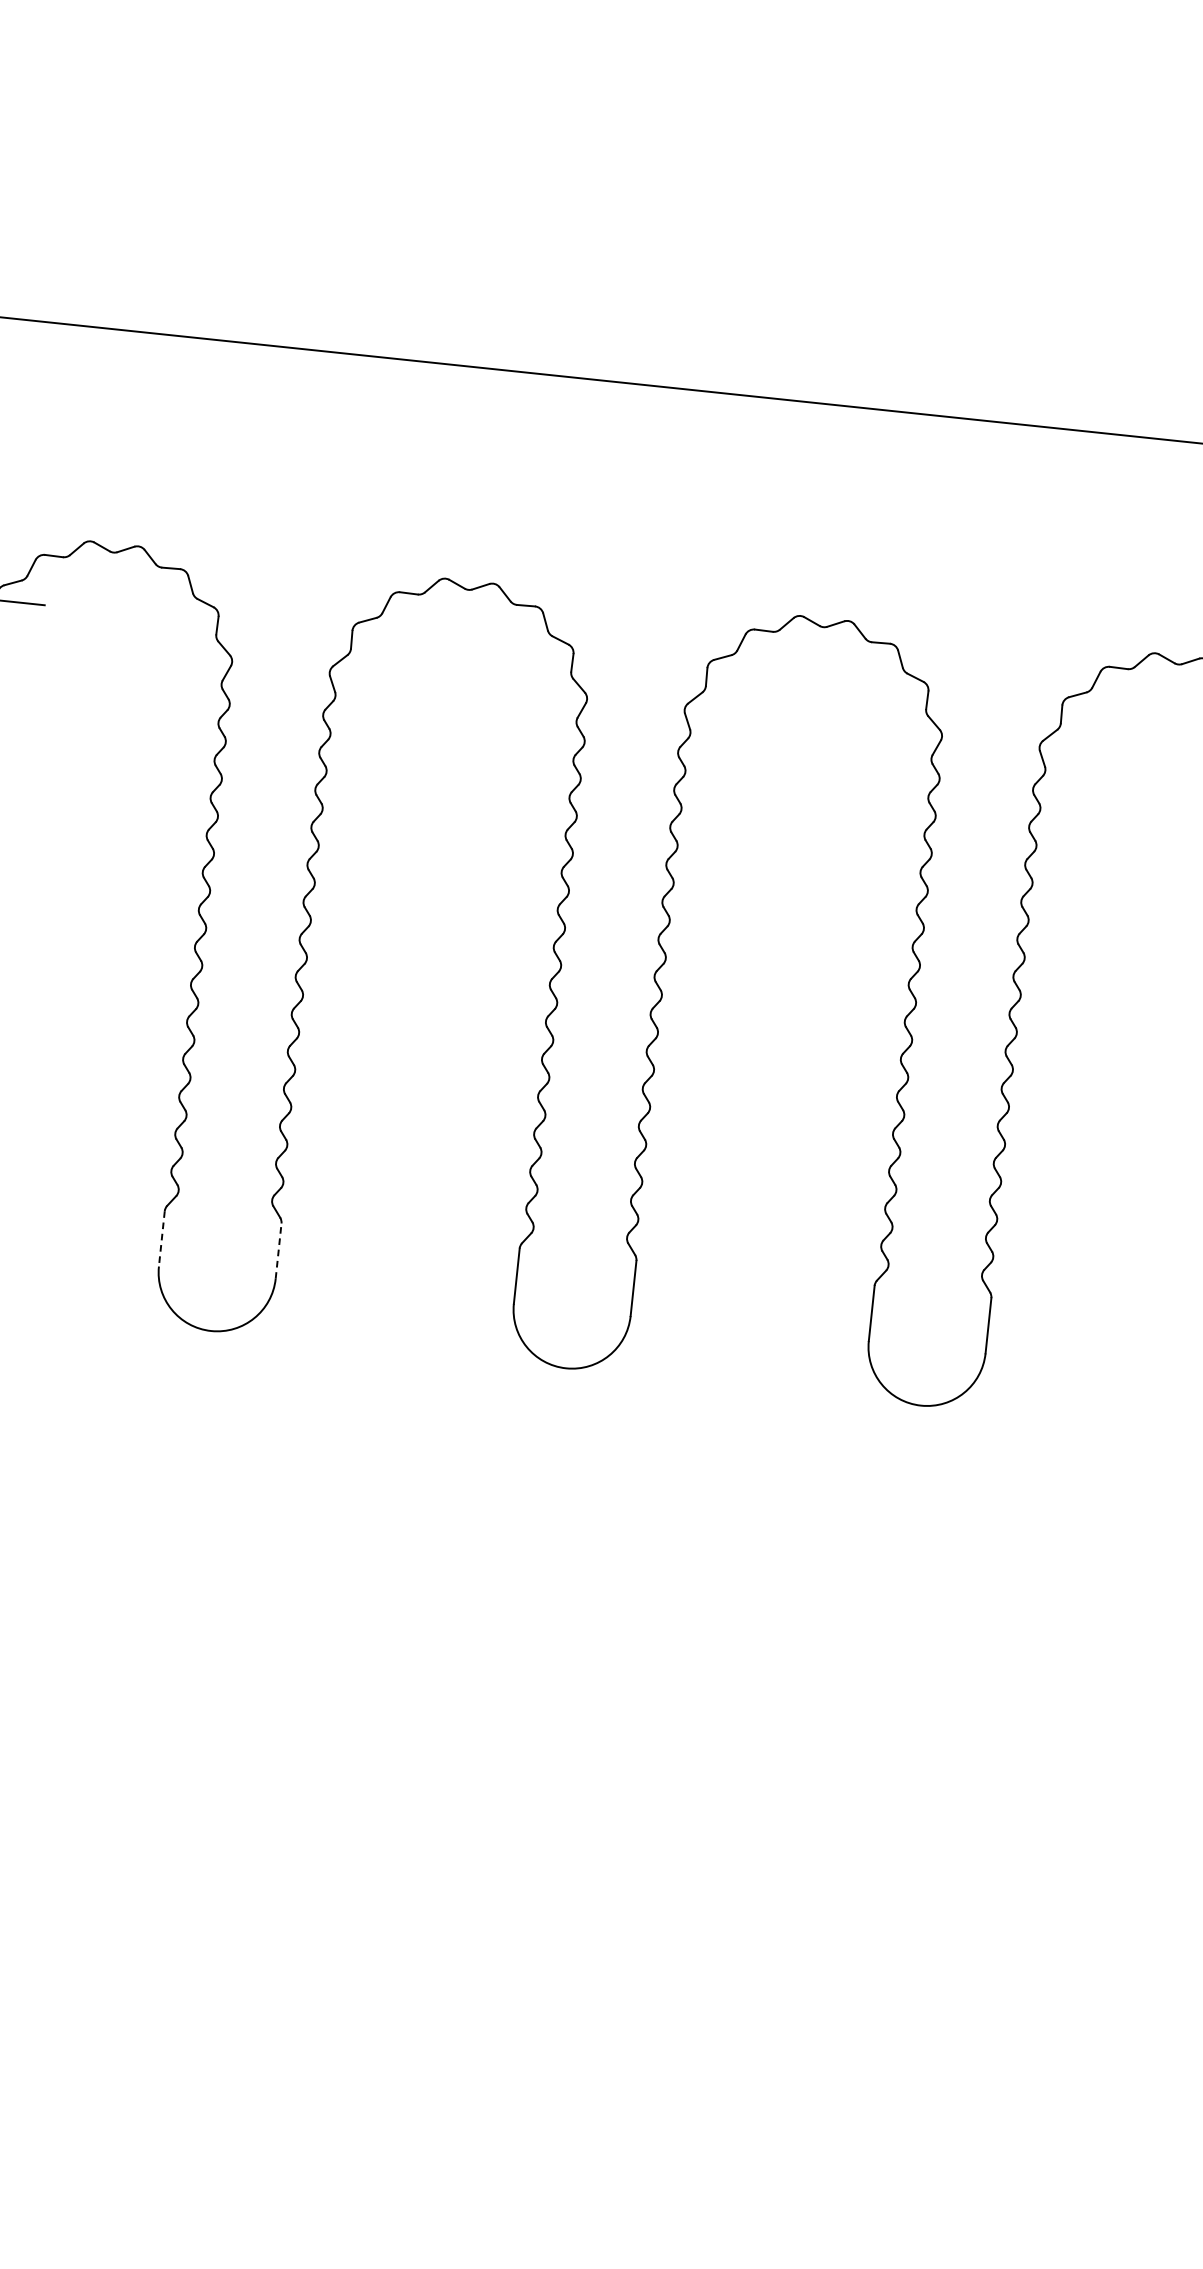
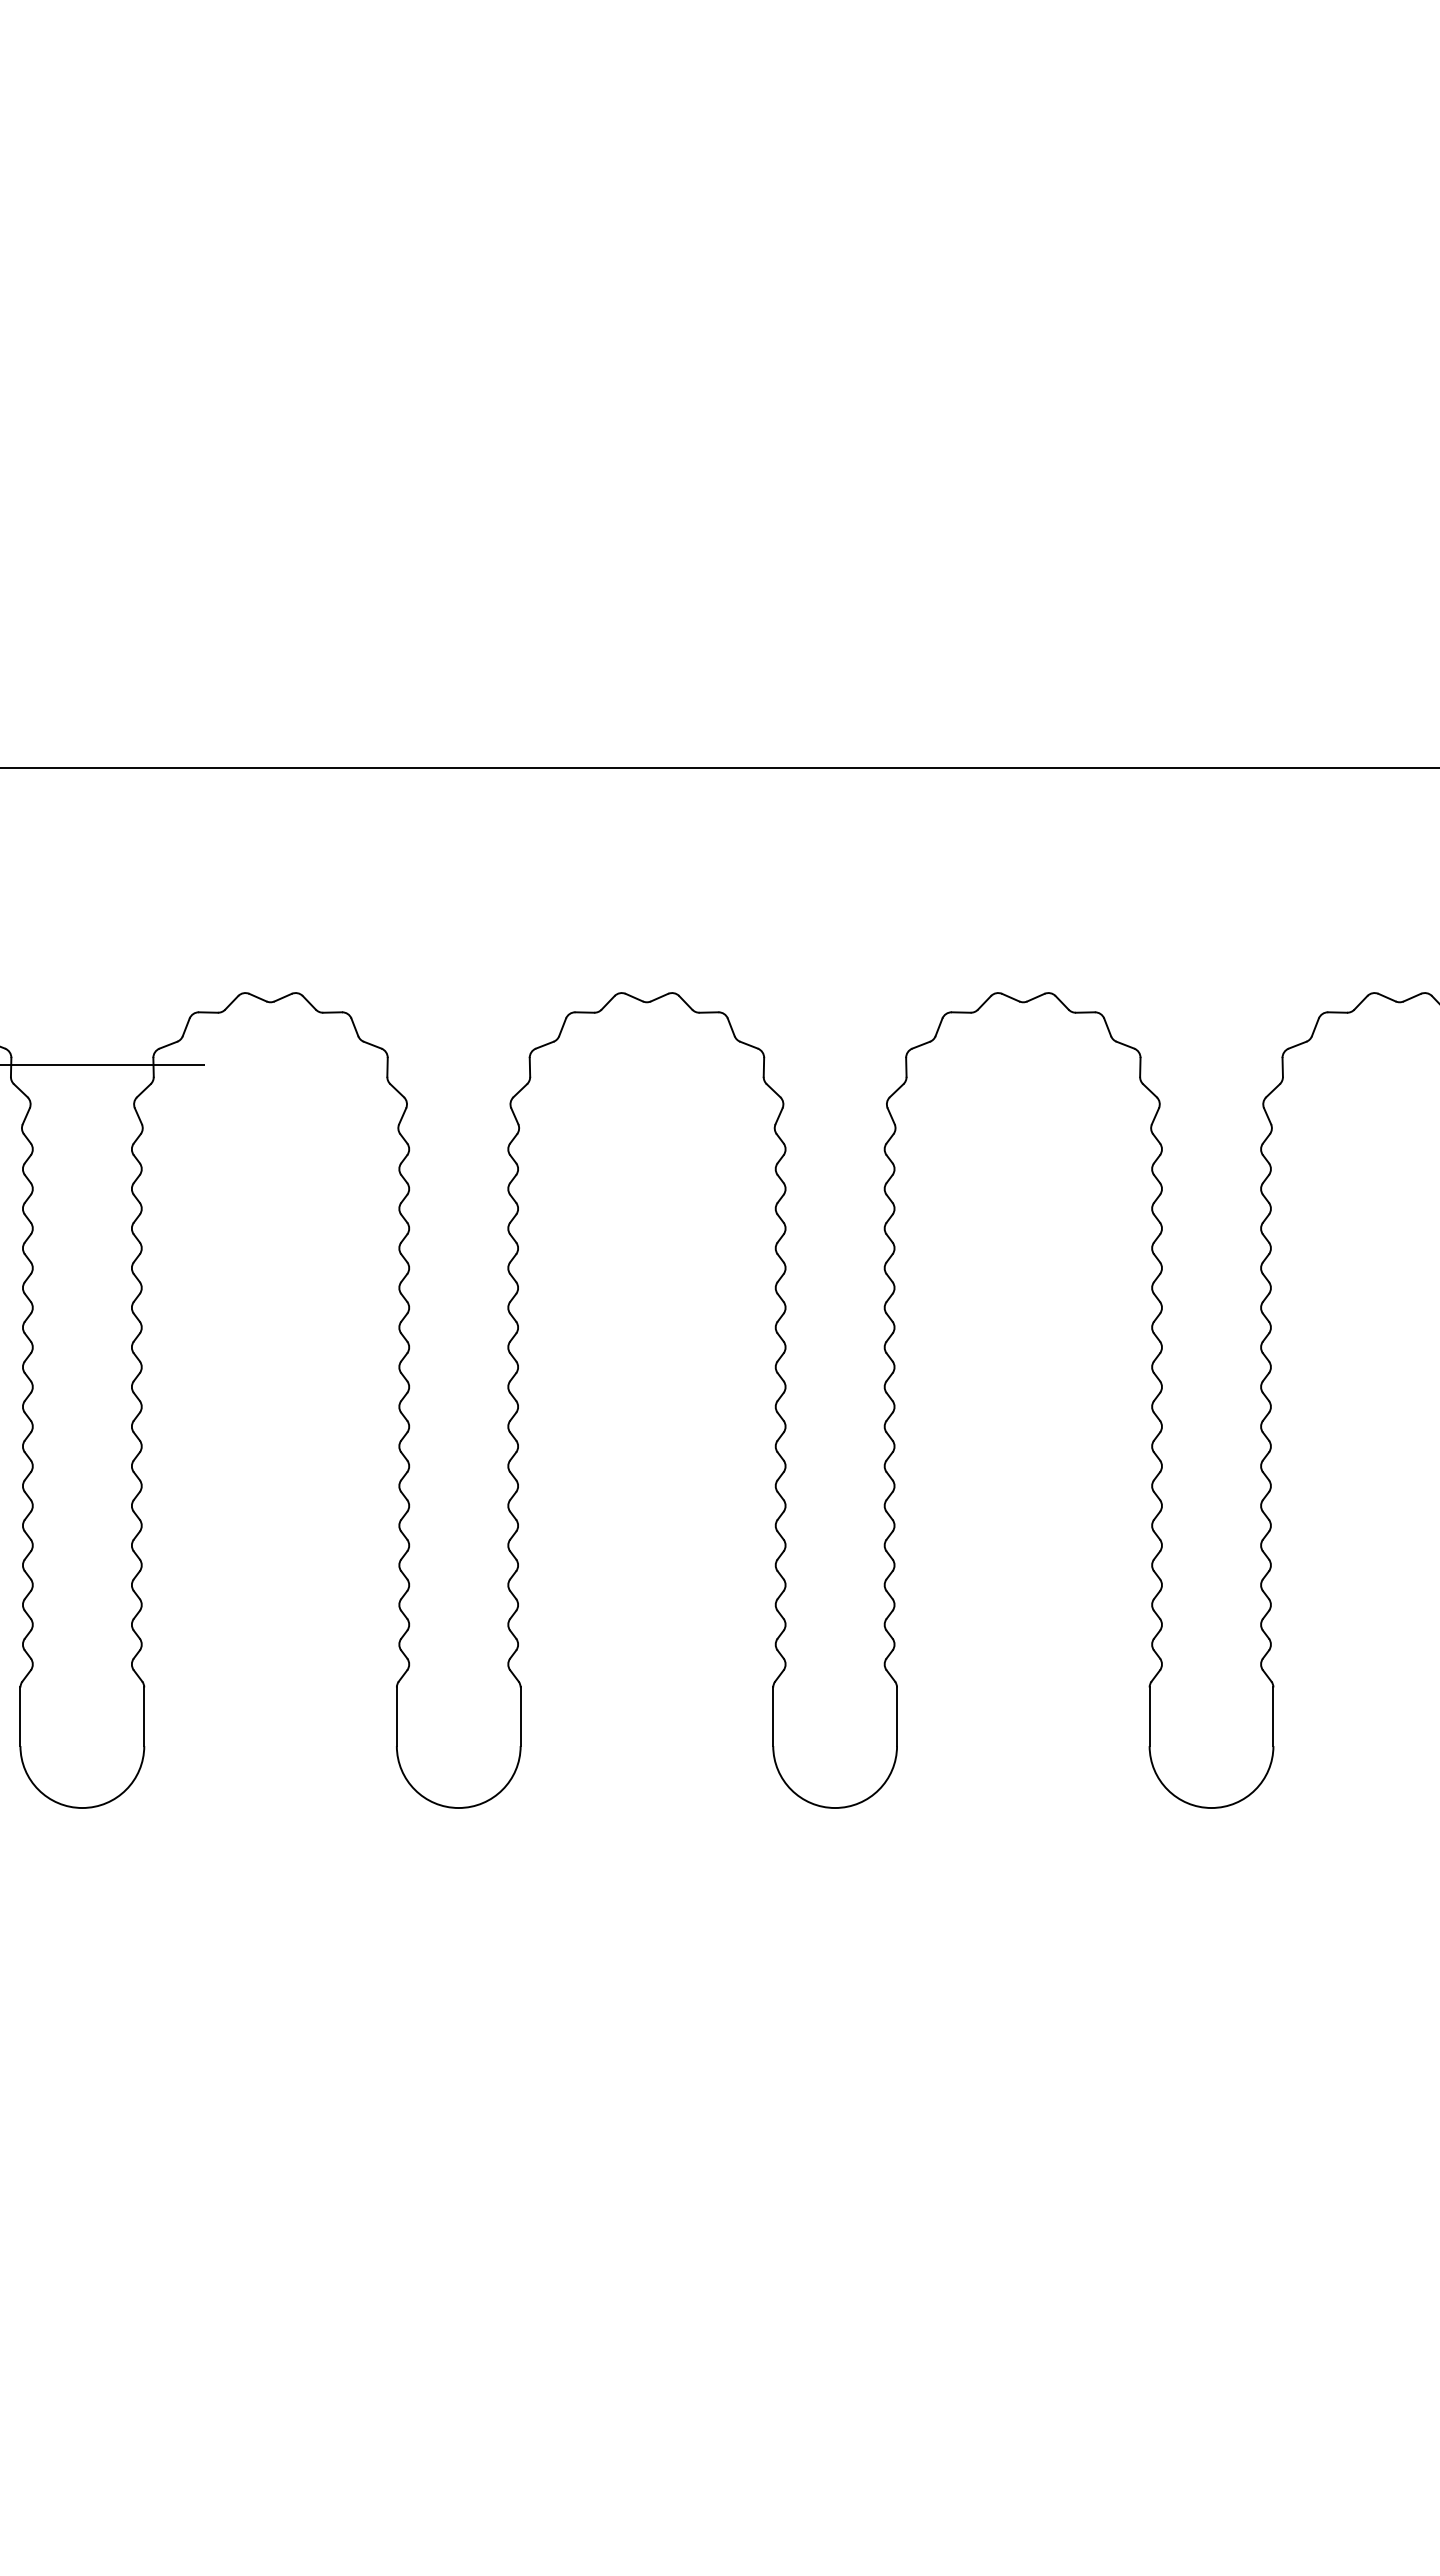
line: (161, 1239) -> (396, 1717), dashed -> solid
line: (278, 1250) -> (520, 1716), dashed -> solid

